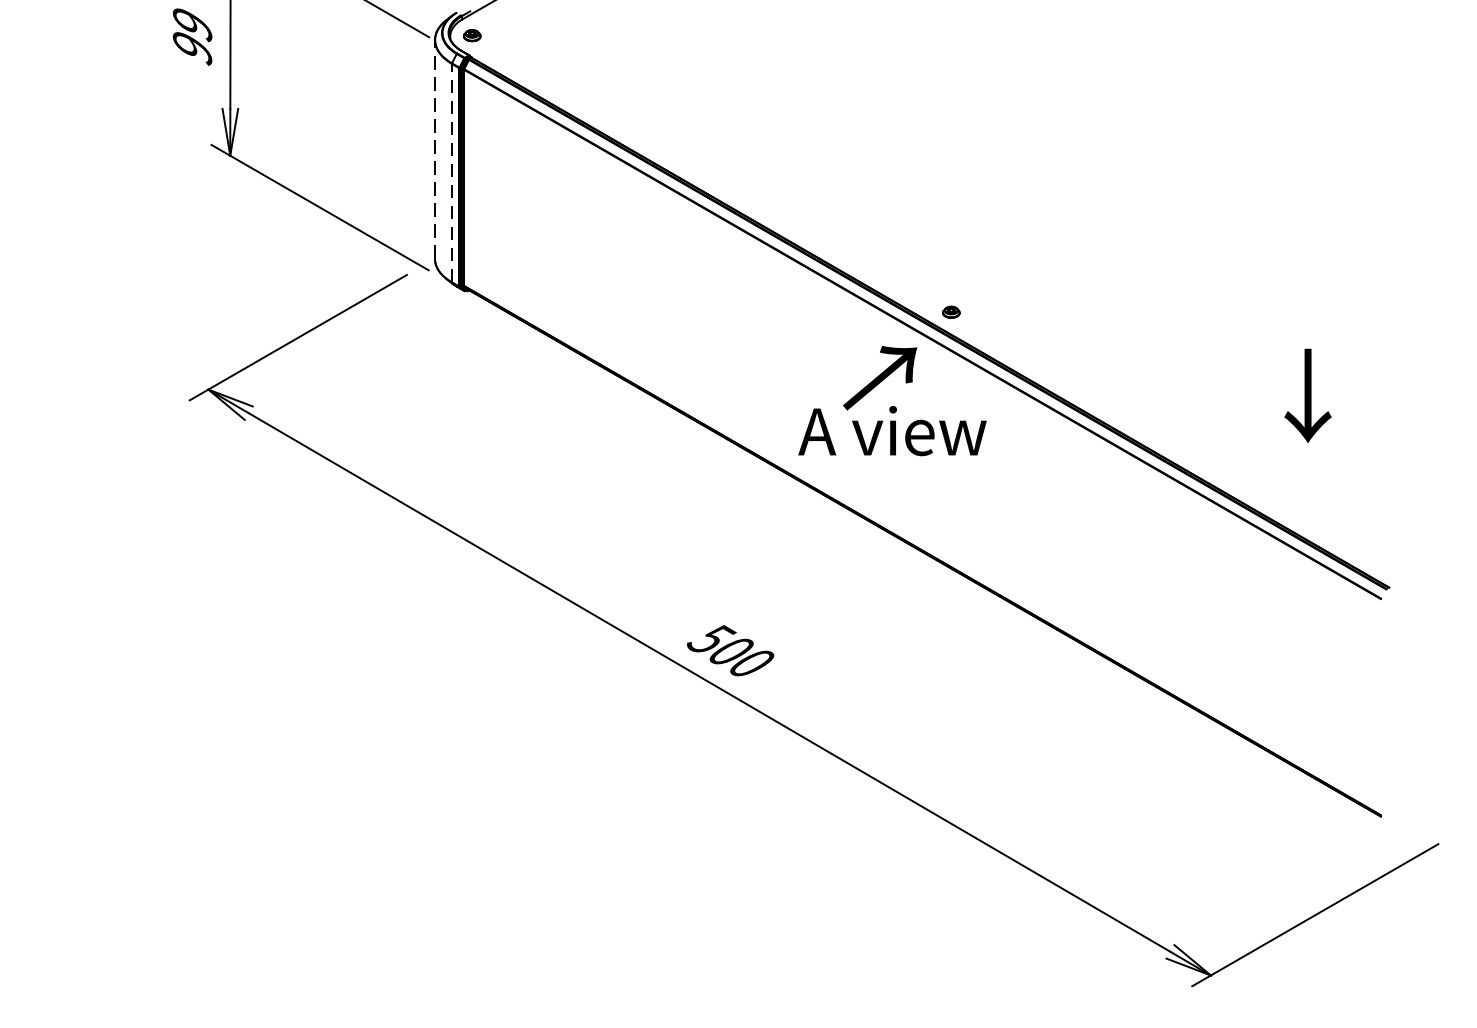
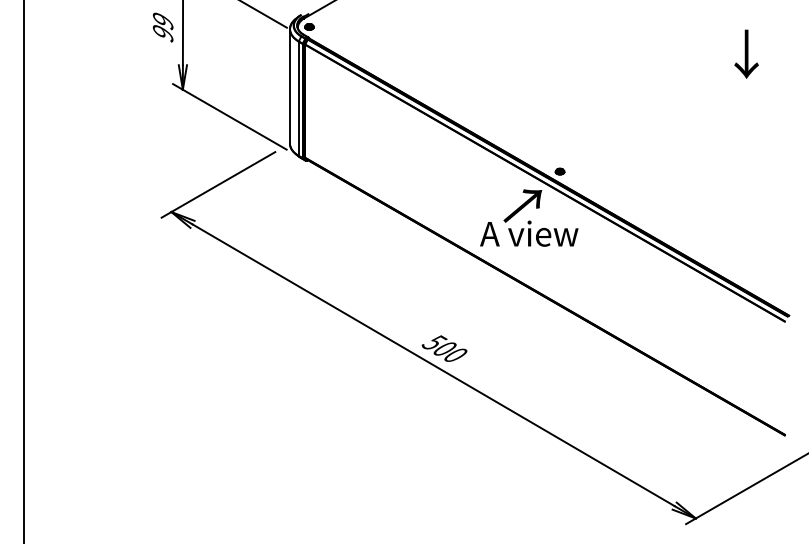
line: (434, 147) -> (289, 85), dashed -> solid
line: (451, 172) -> (298, 98), dashed -> solid
text: (1307, 394) -> (746, 53), moved

